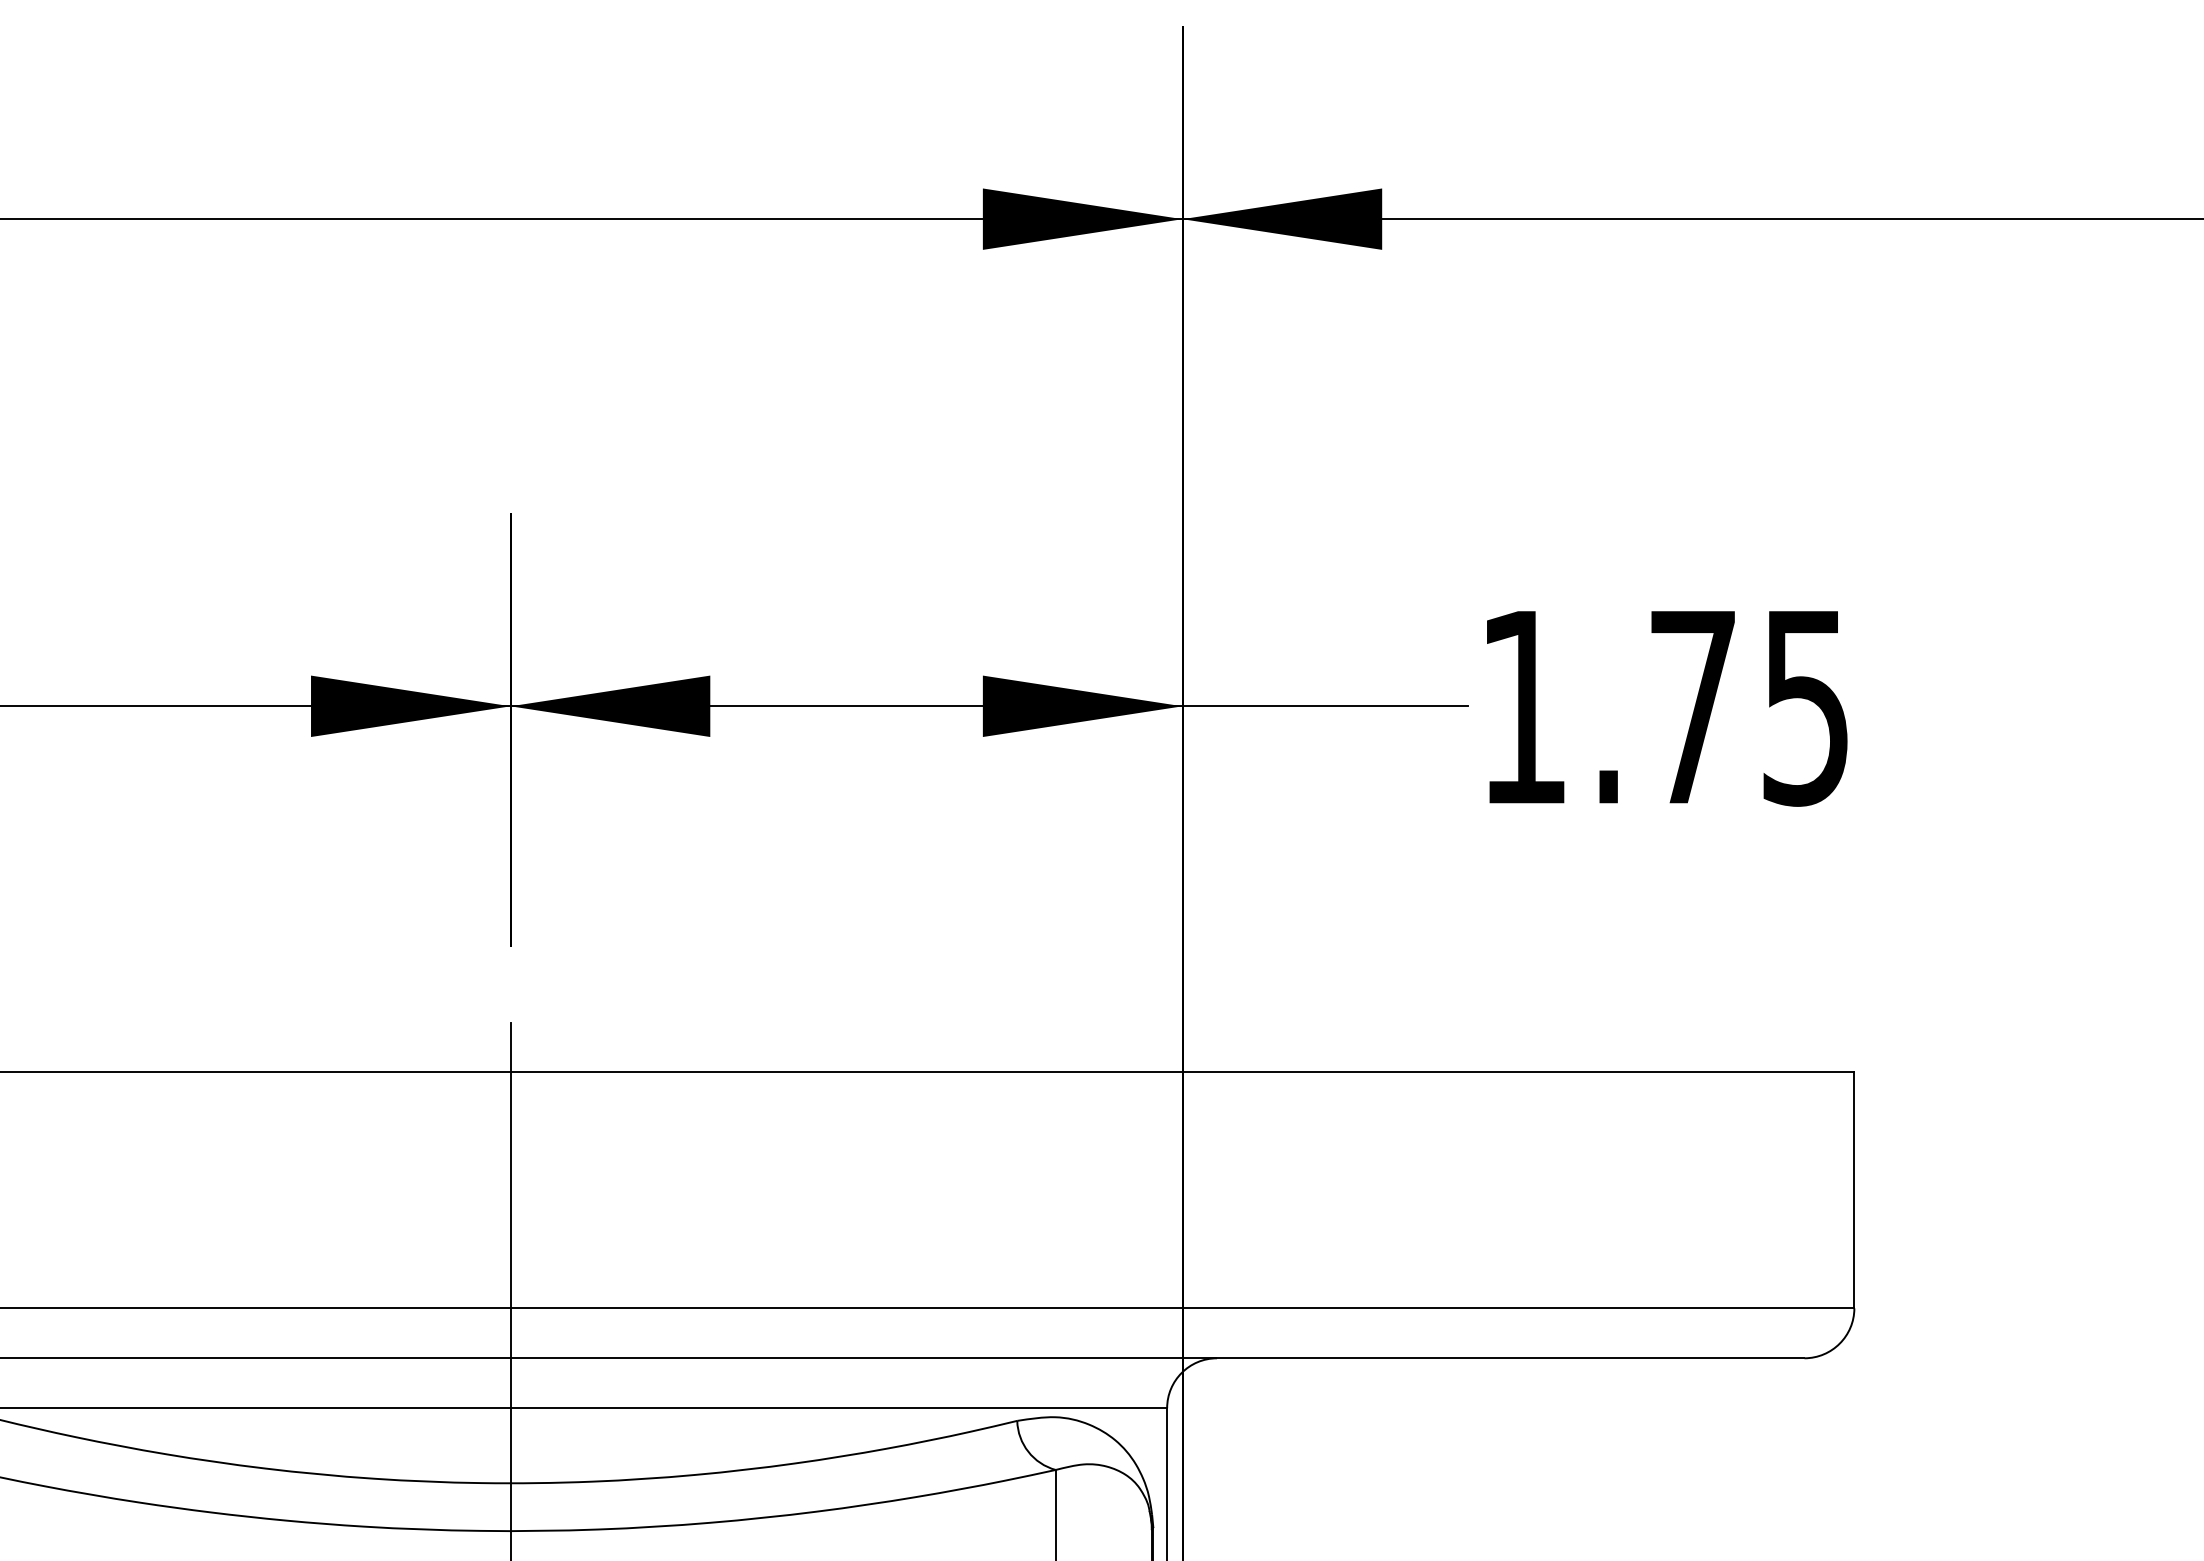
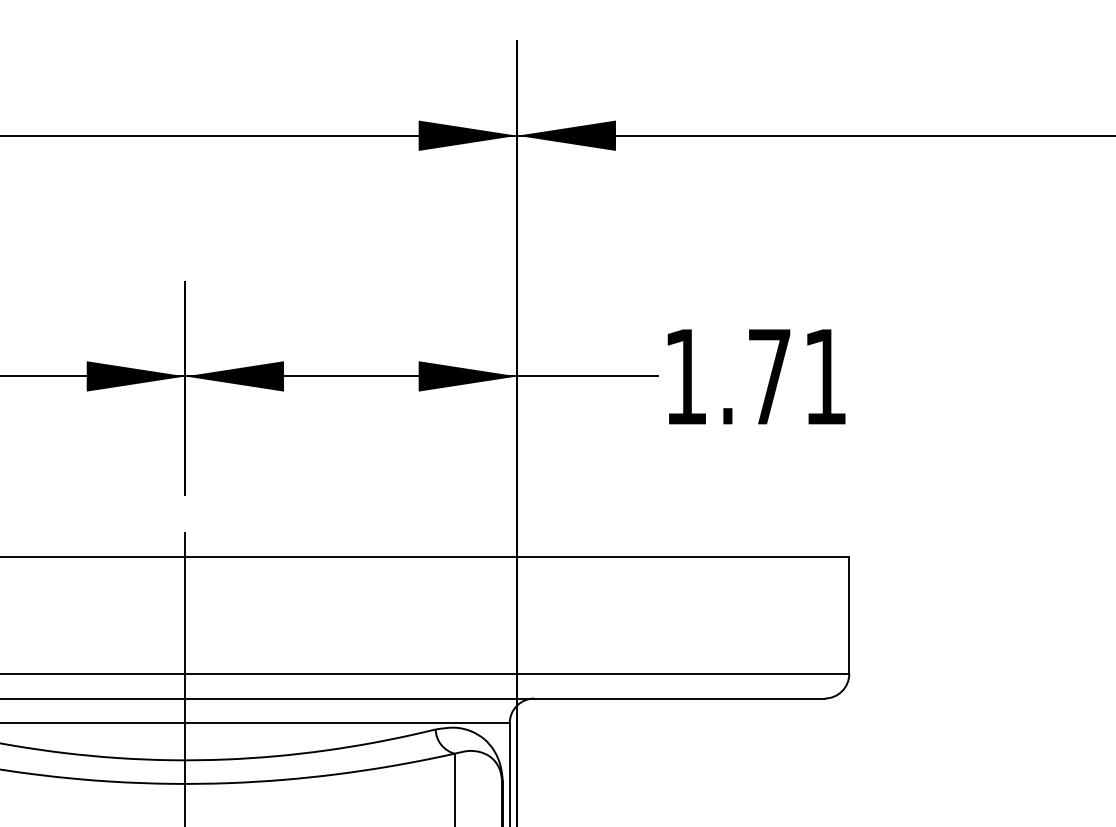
text: (1804, 708) -> (824, 377), 1.75 -> 1.71

